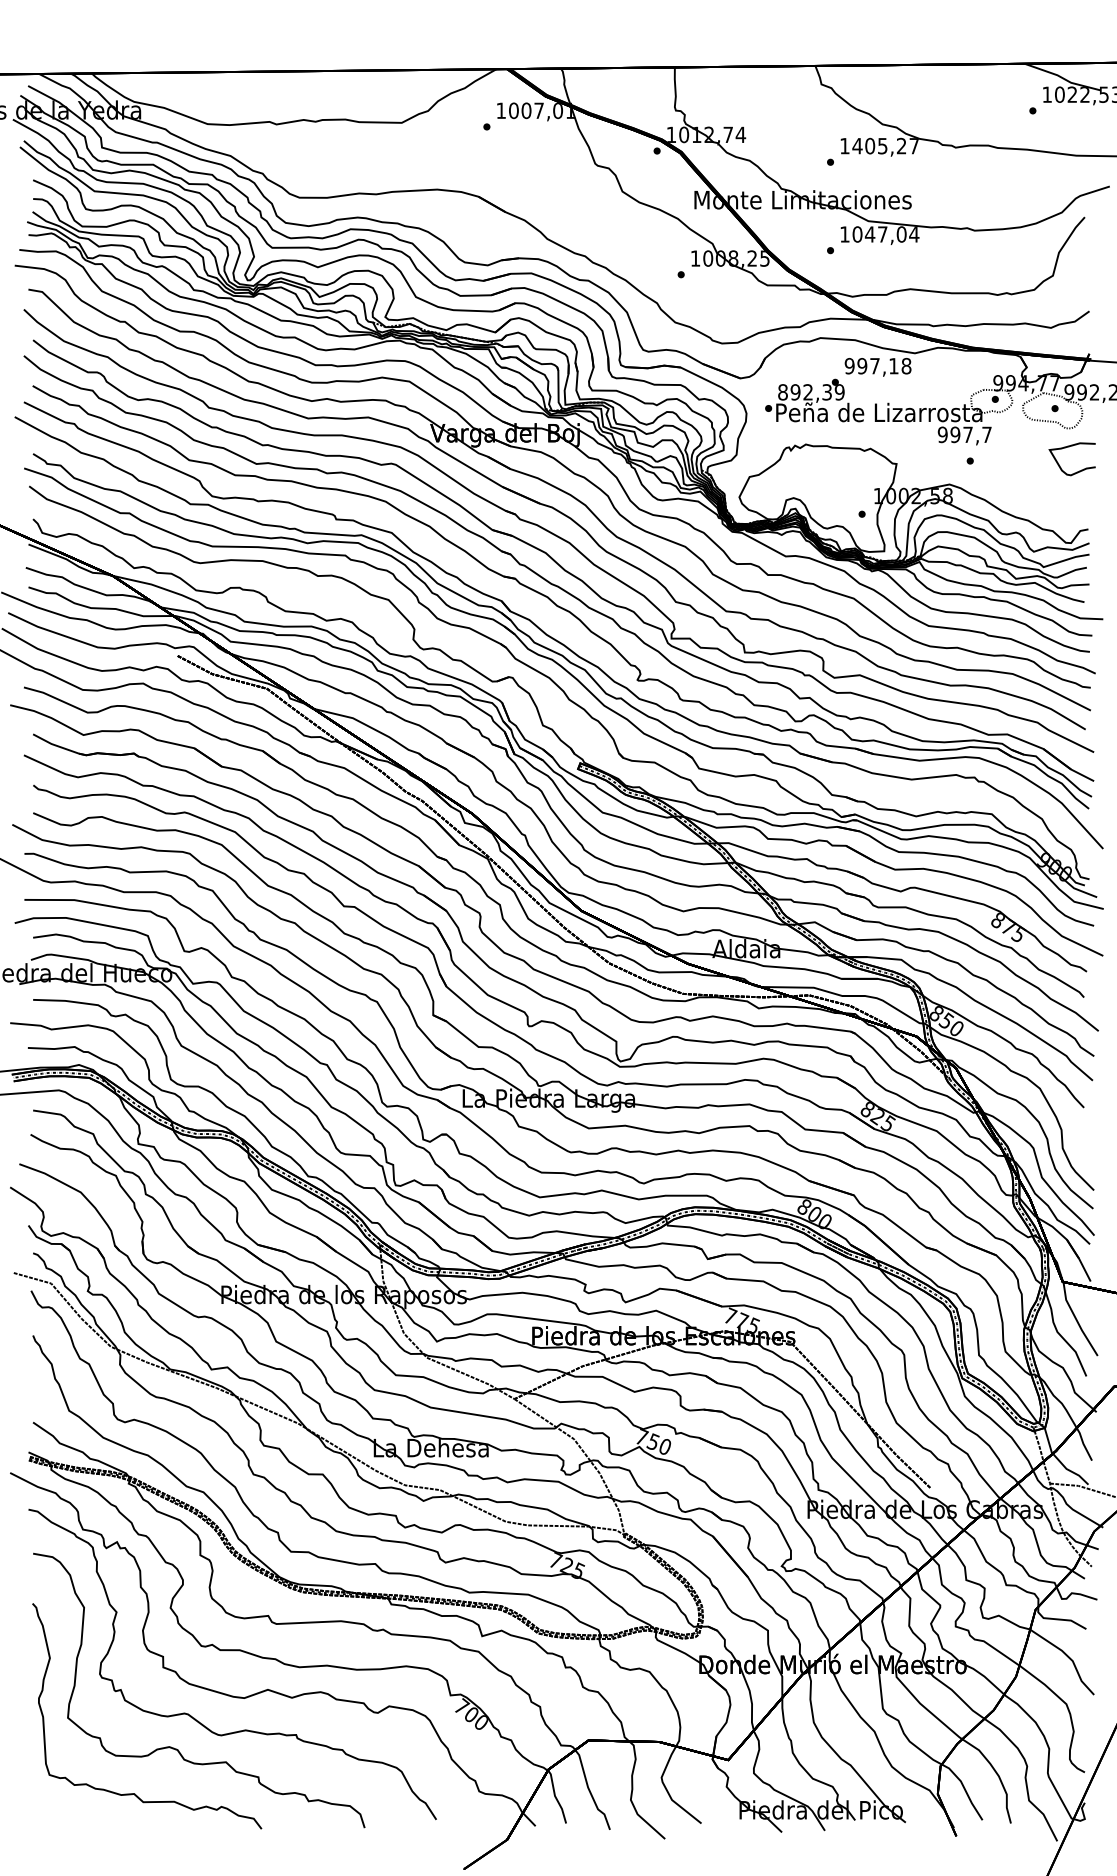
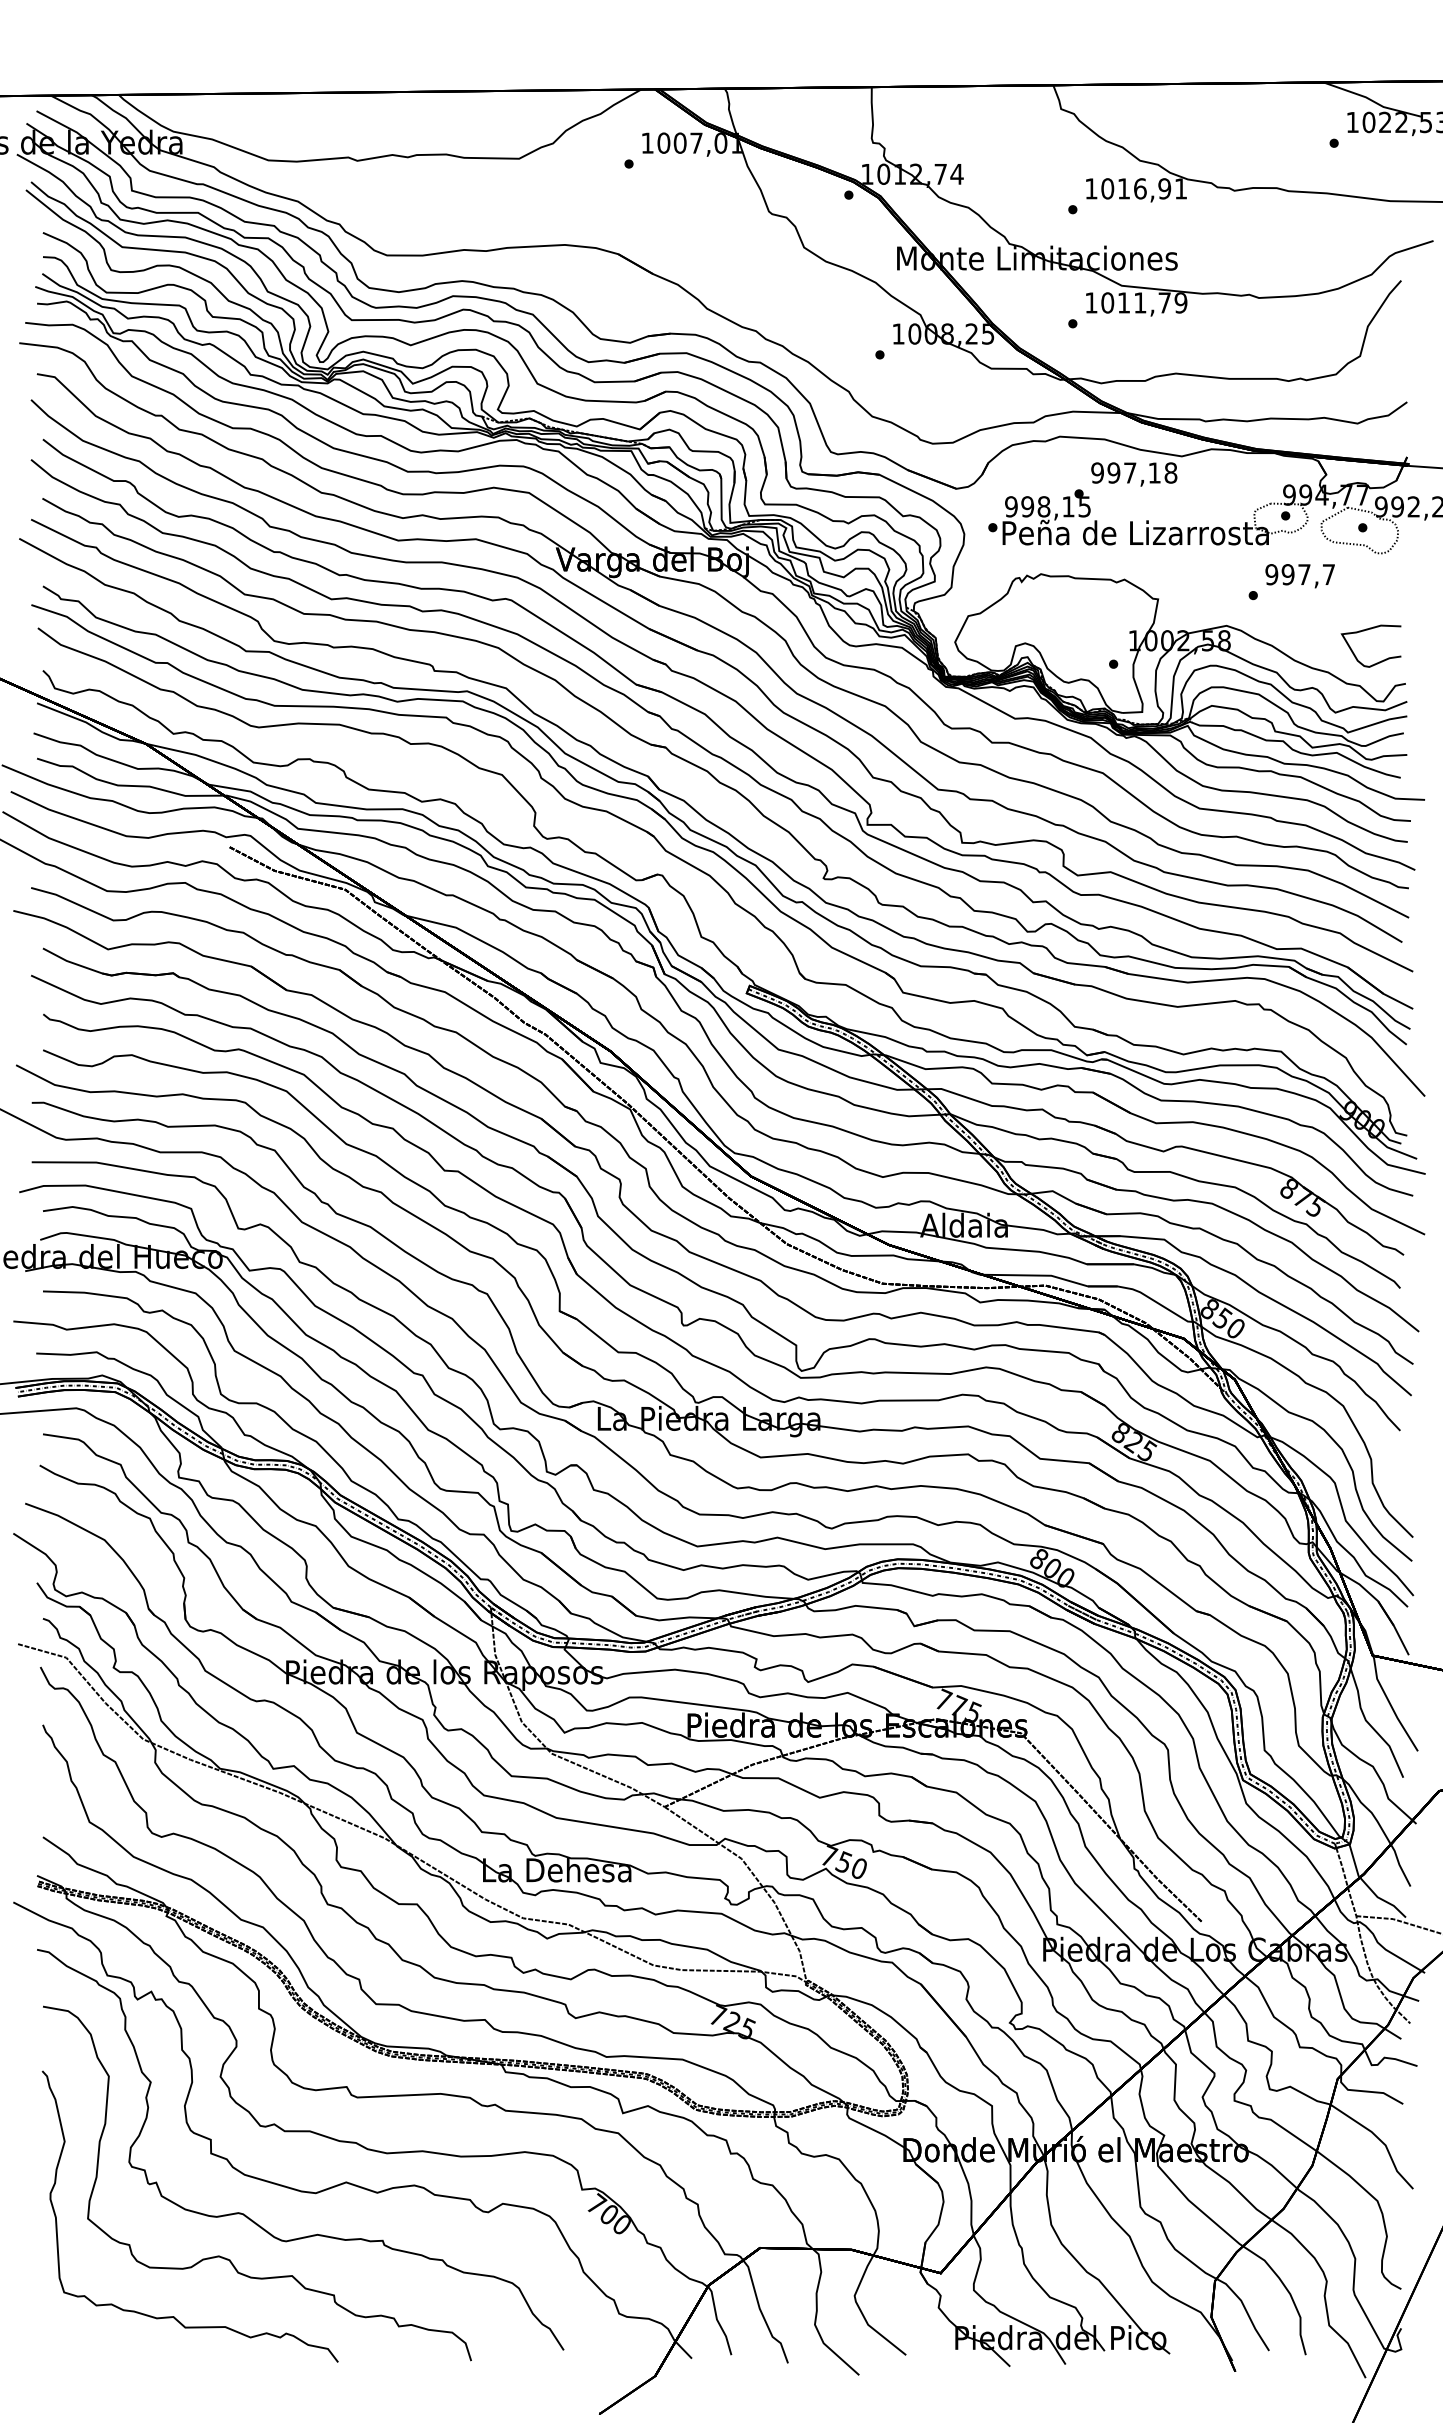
text: (885, 145) -> (1143, 188), 1405,27 -> 1016,91
text: (892, 234) -> (1152, 302), 1047,04 -> 1011,79
text: (811, 392) -> (1048, 506), 892,39 -> 998,15
text: (964, 436) -> (1299, 576), moved
curve: (1067, 447) -> (1364, 631), moved

